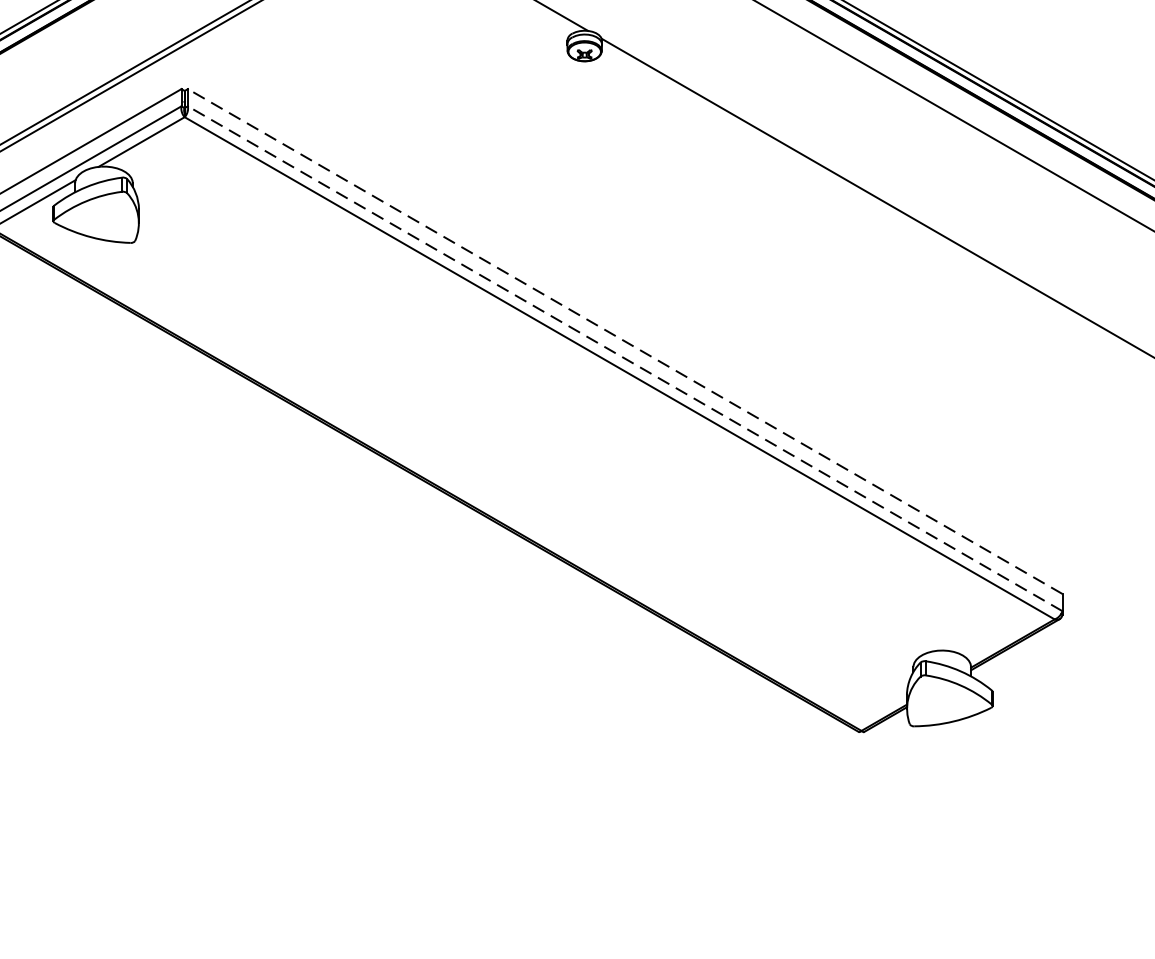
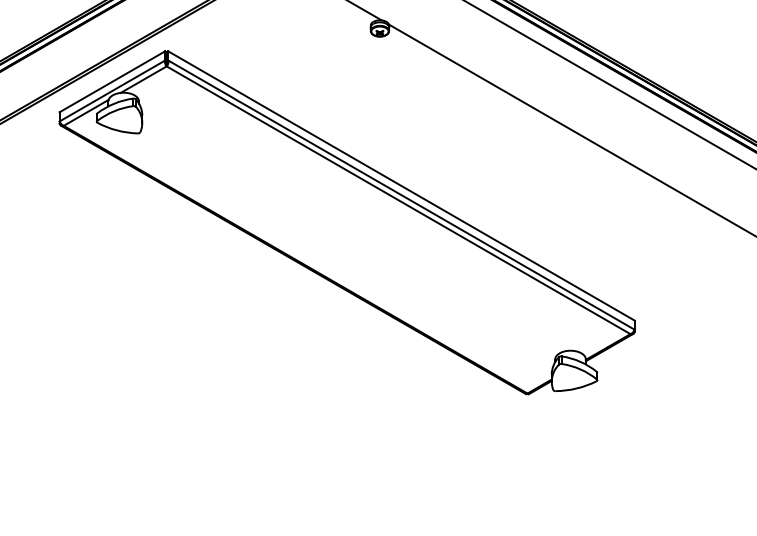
line: (625, 340) -> (401, 185), dashed -> solid
line: (625, 357) -> (401, 194), dashed -> solid

